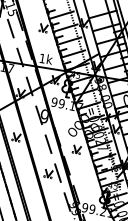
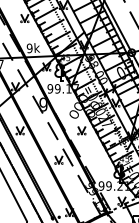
text: (42, 58) -> (29, 48), 1k -> 9k

